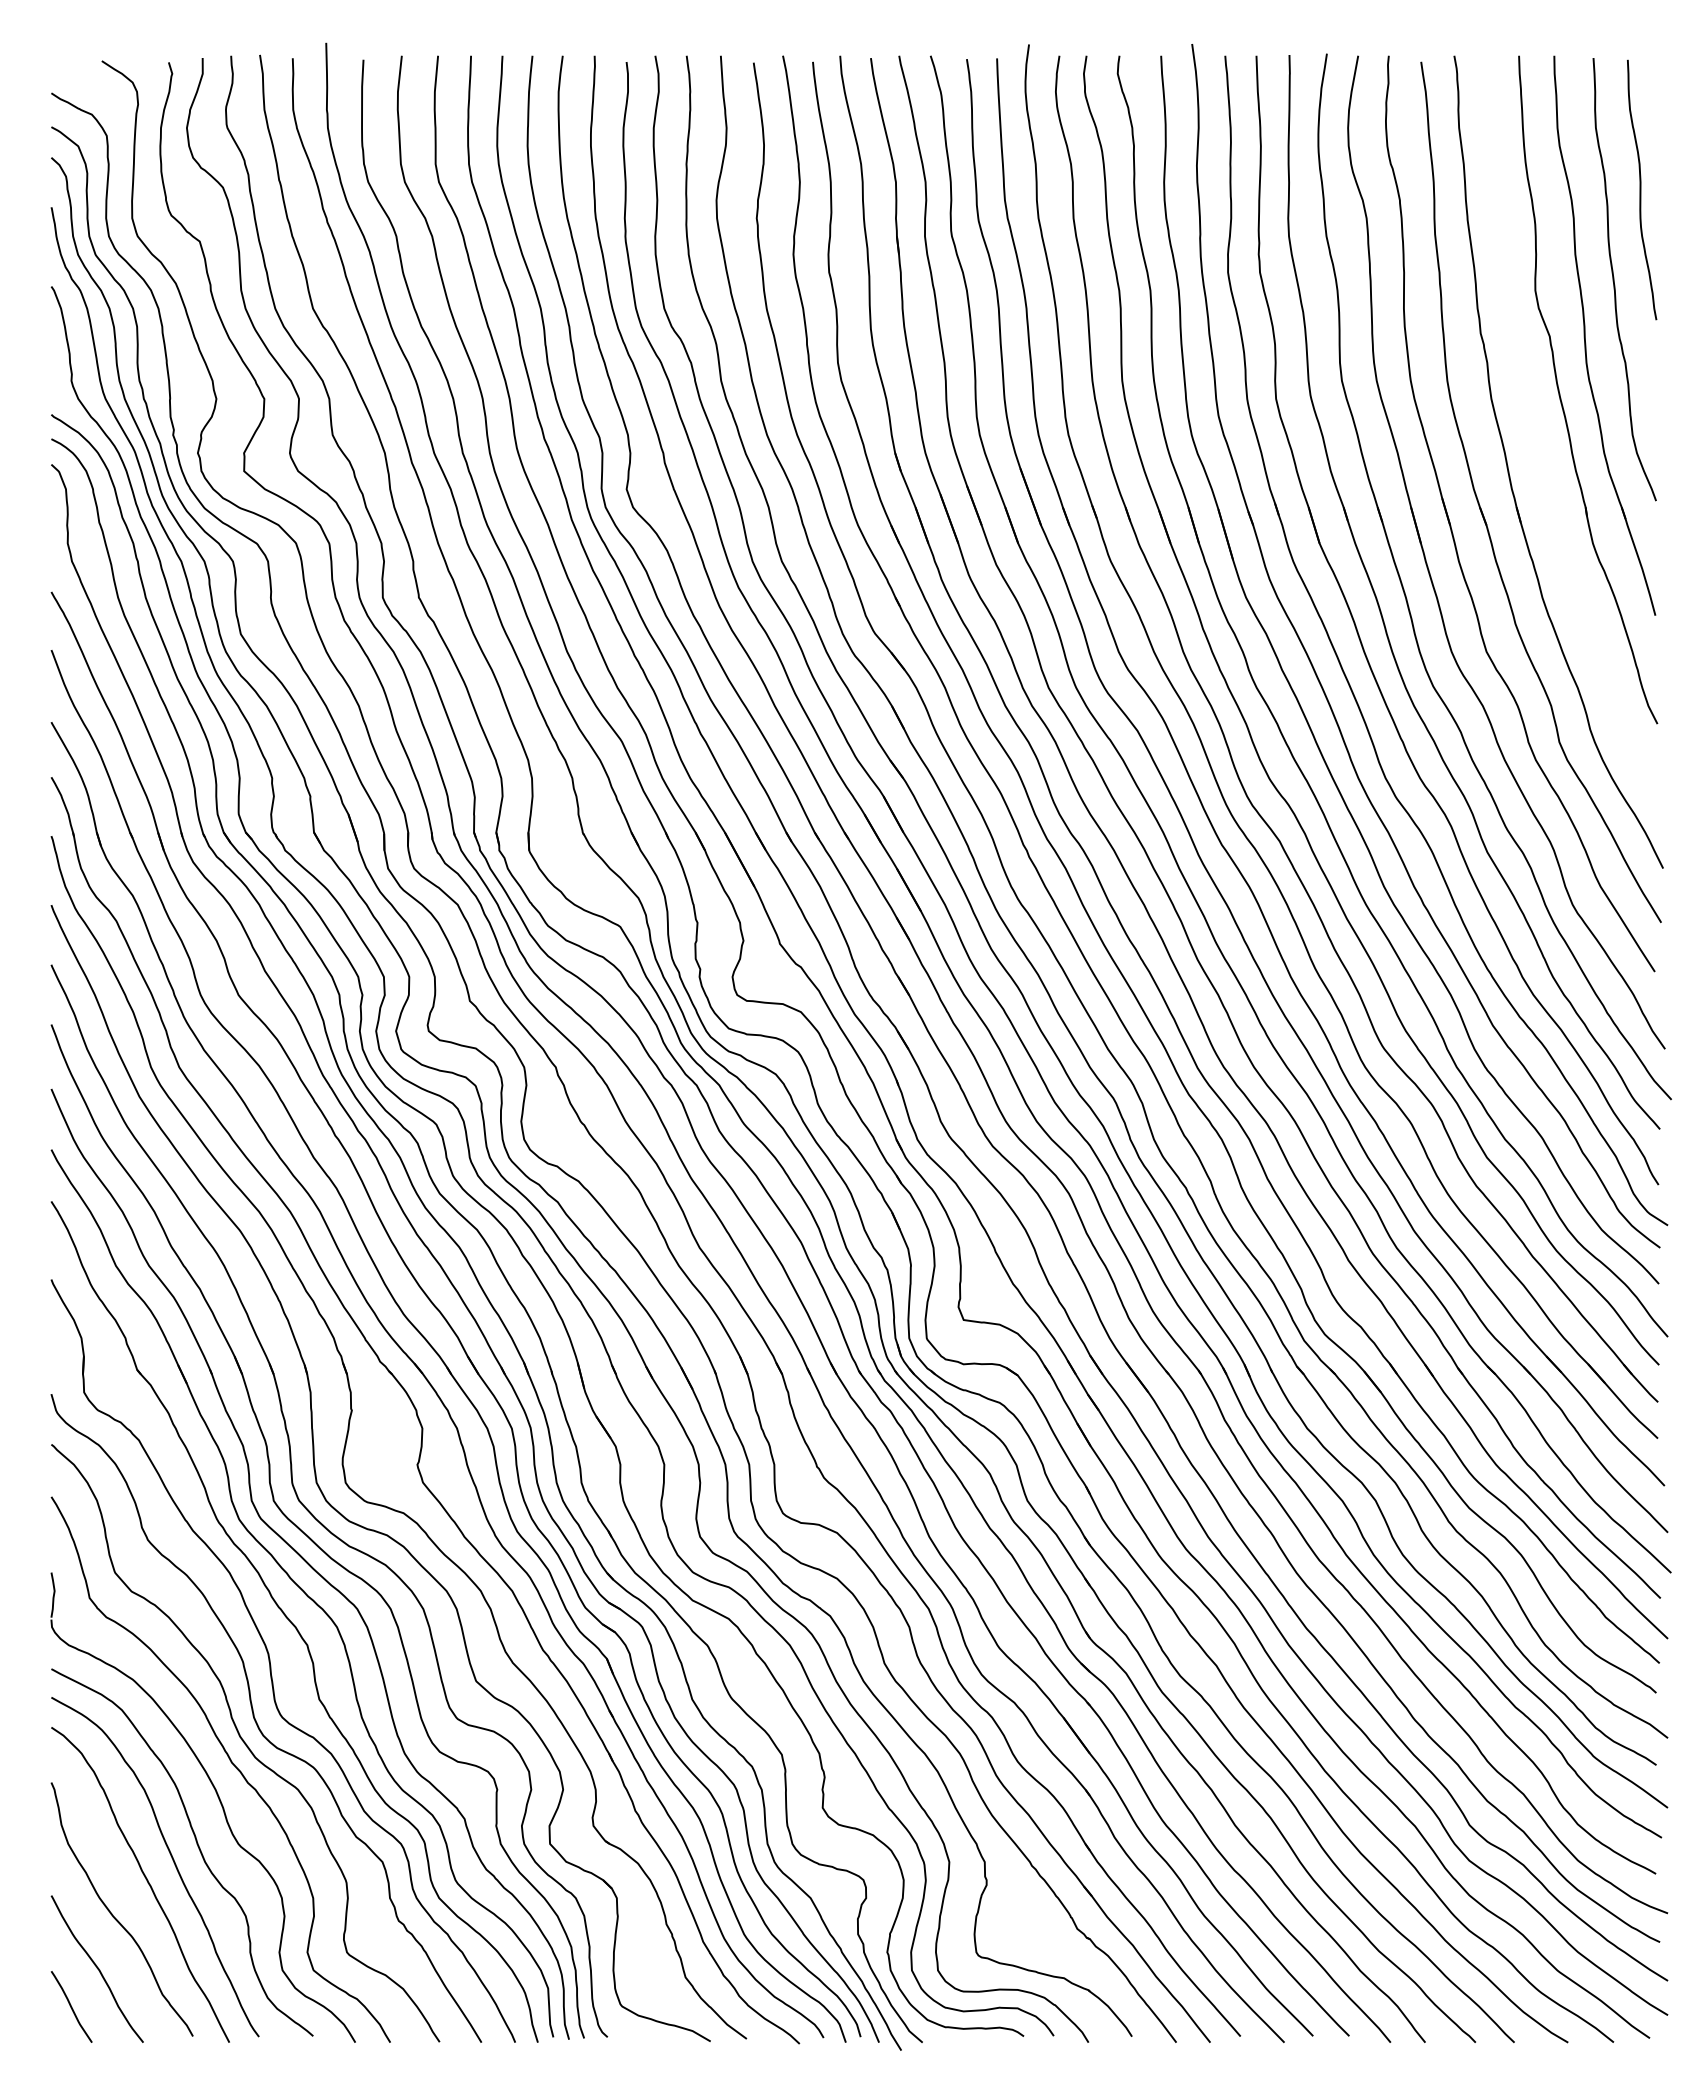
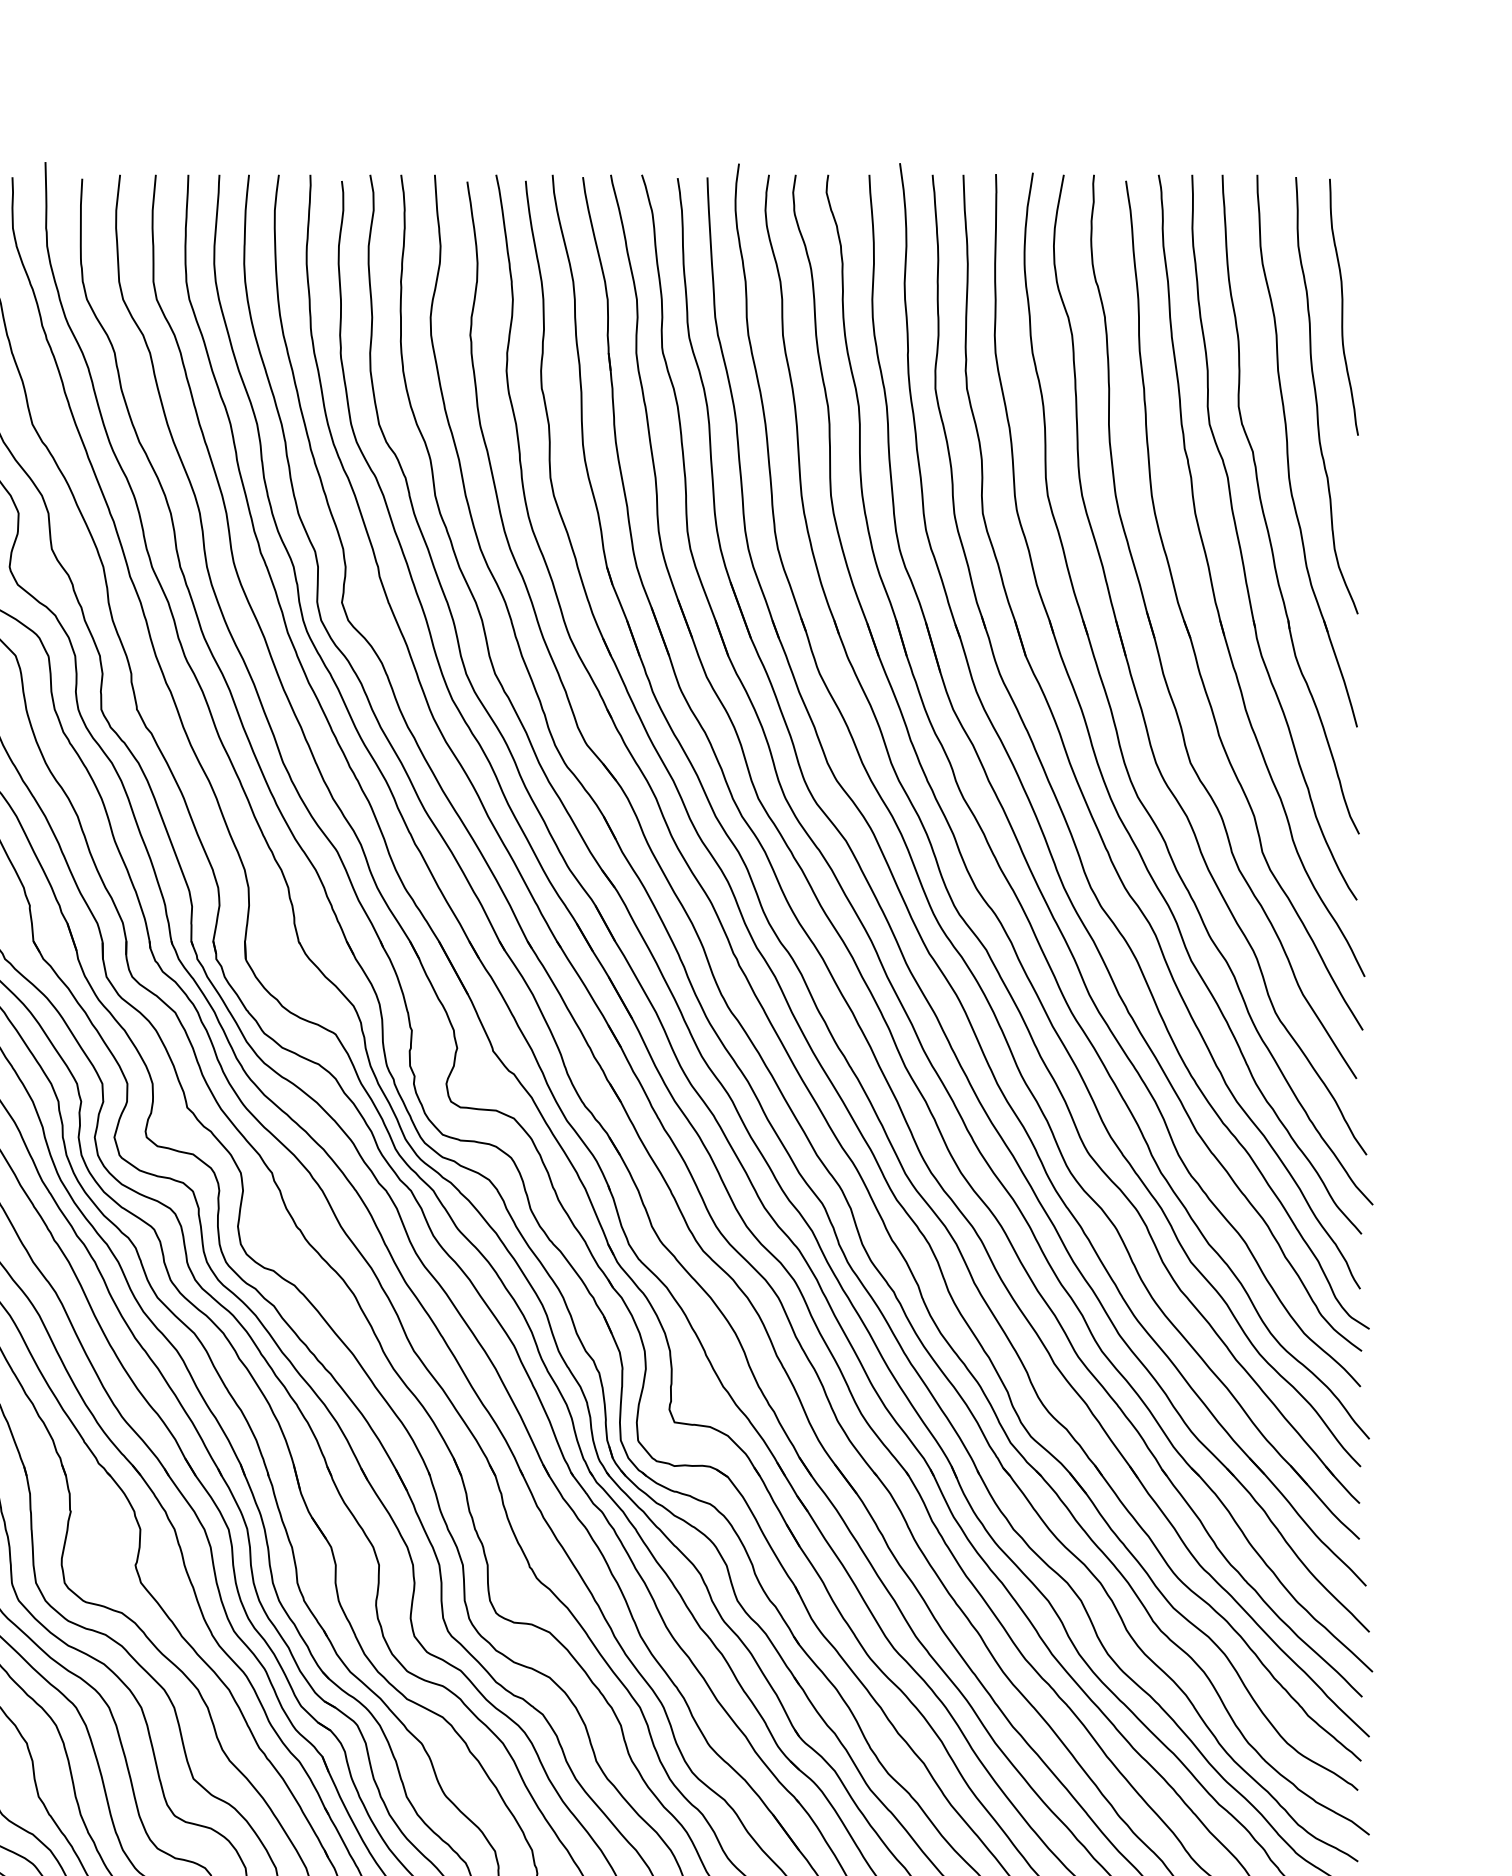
part: (1537, 430) -> (1240, 544), added

